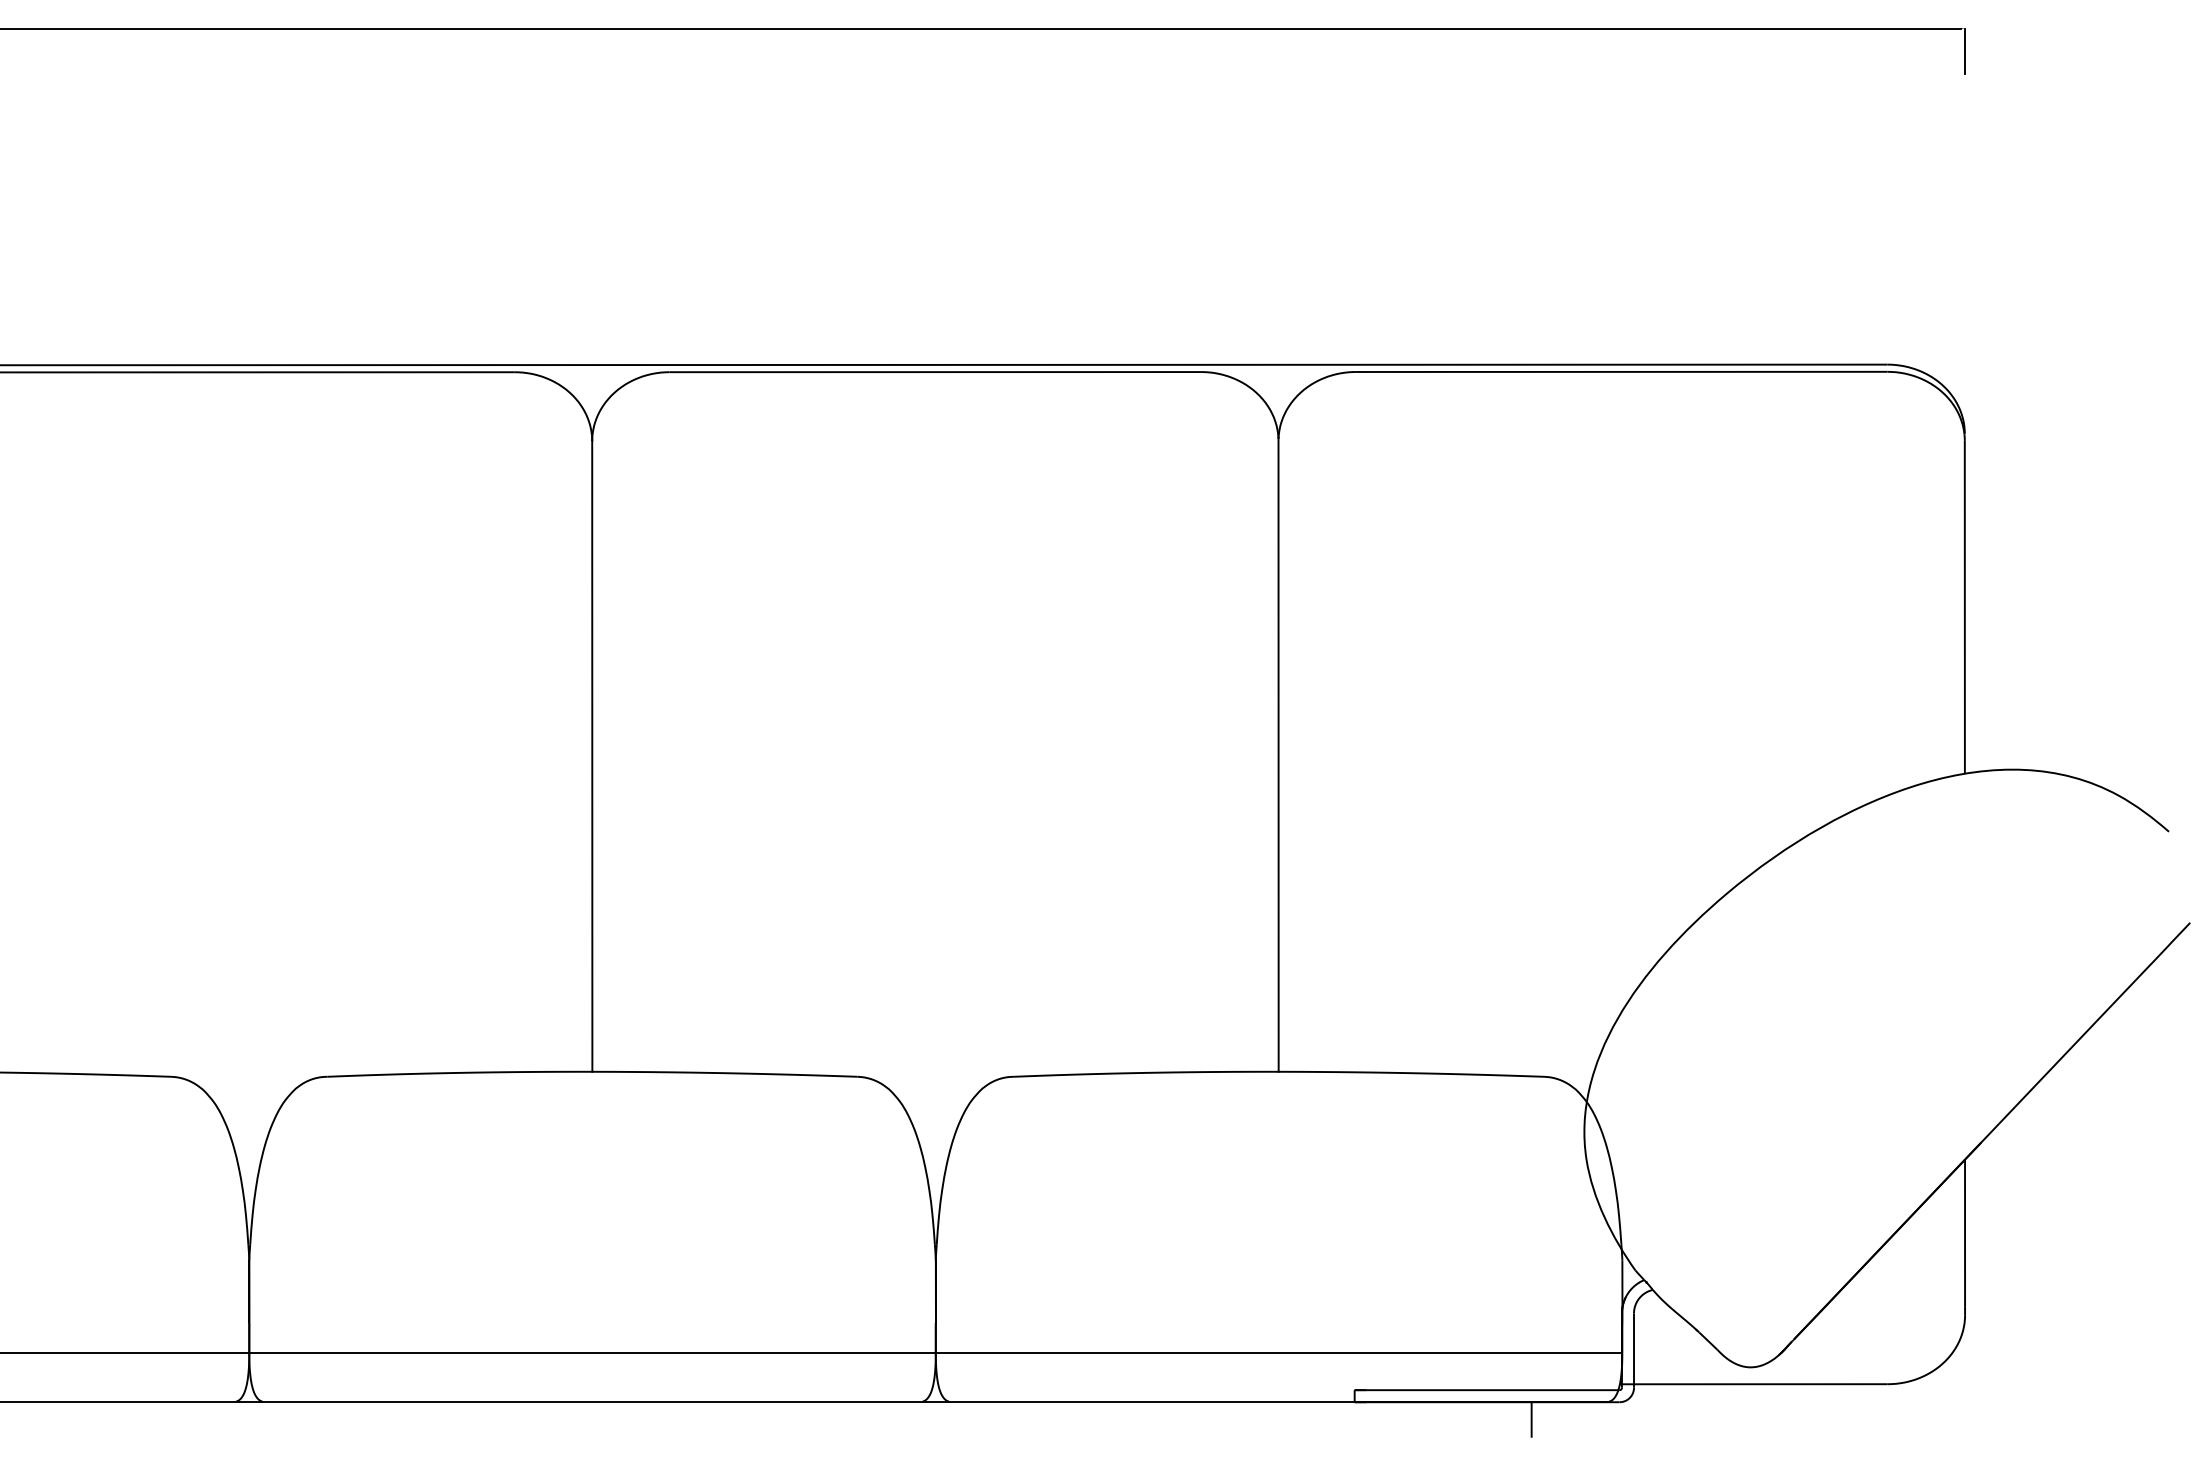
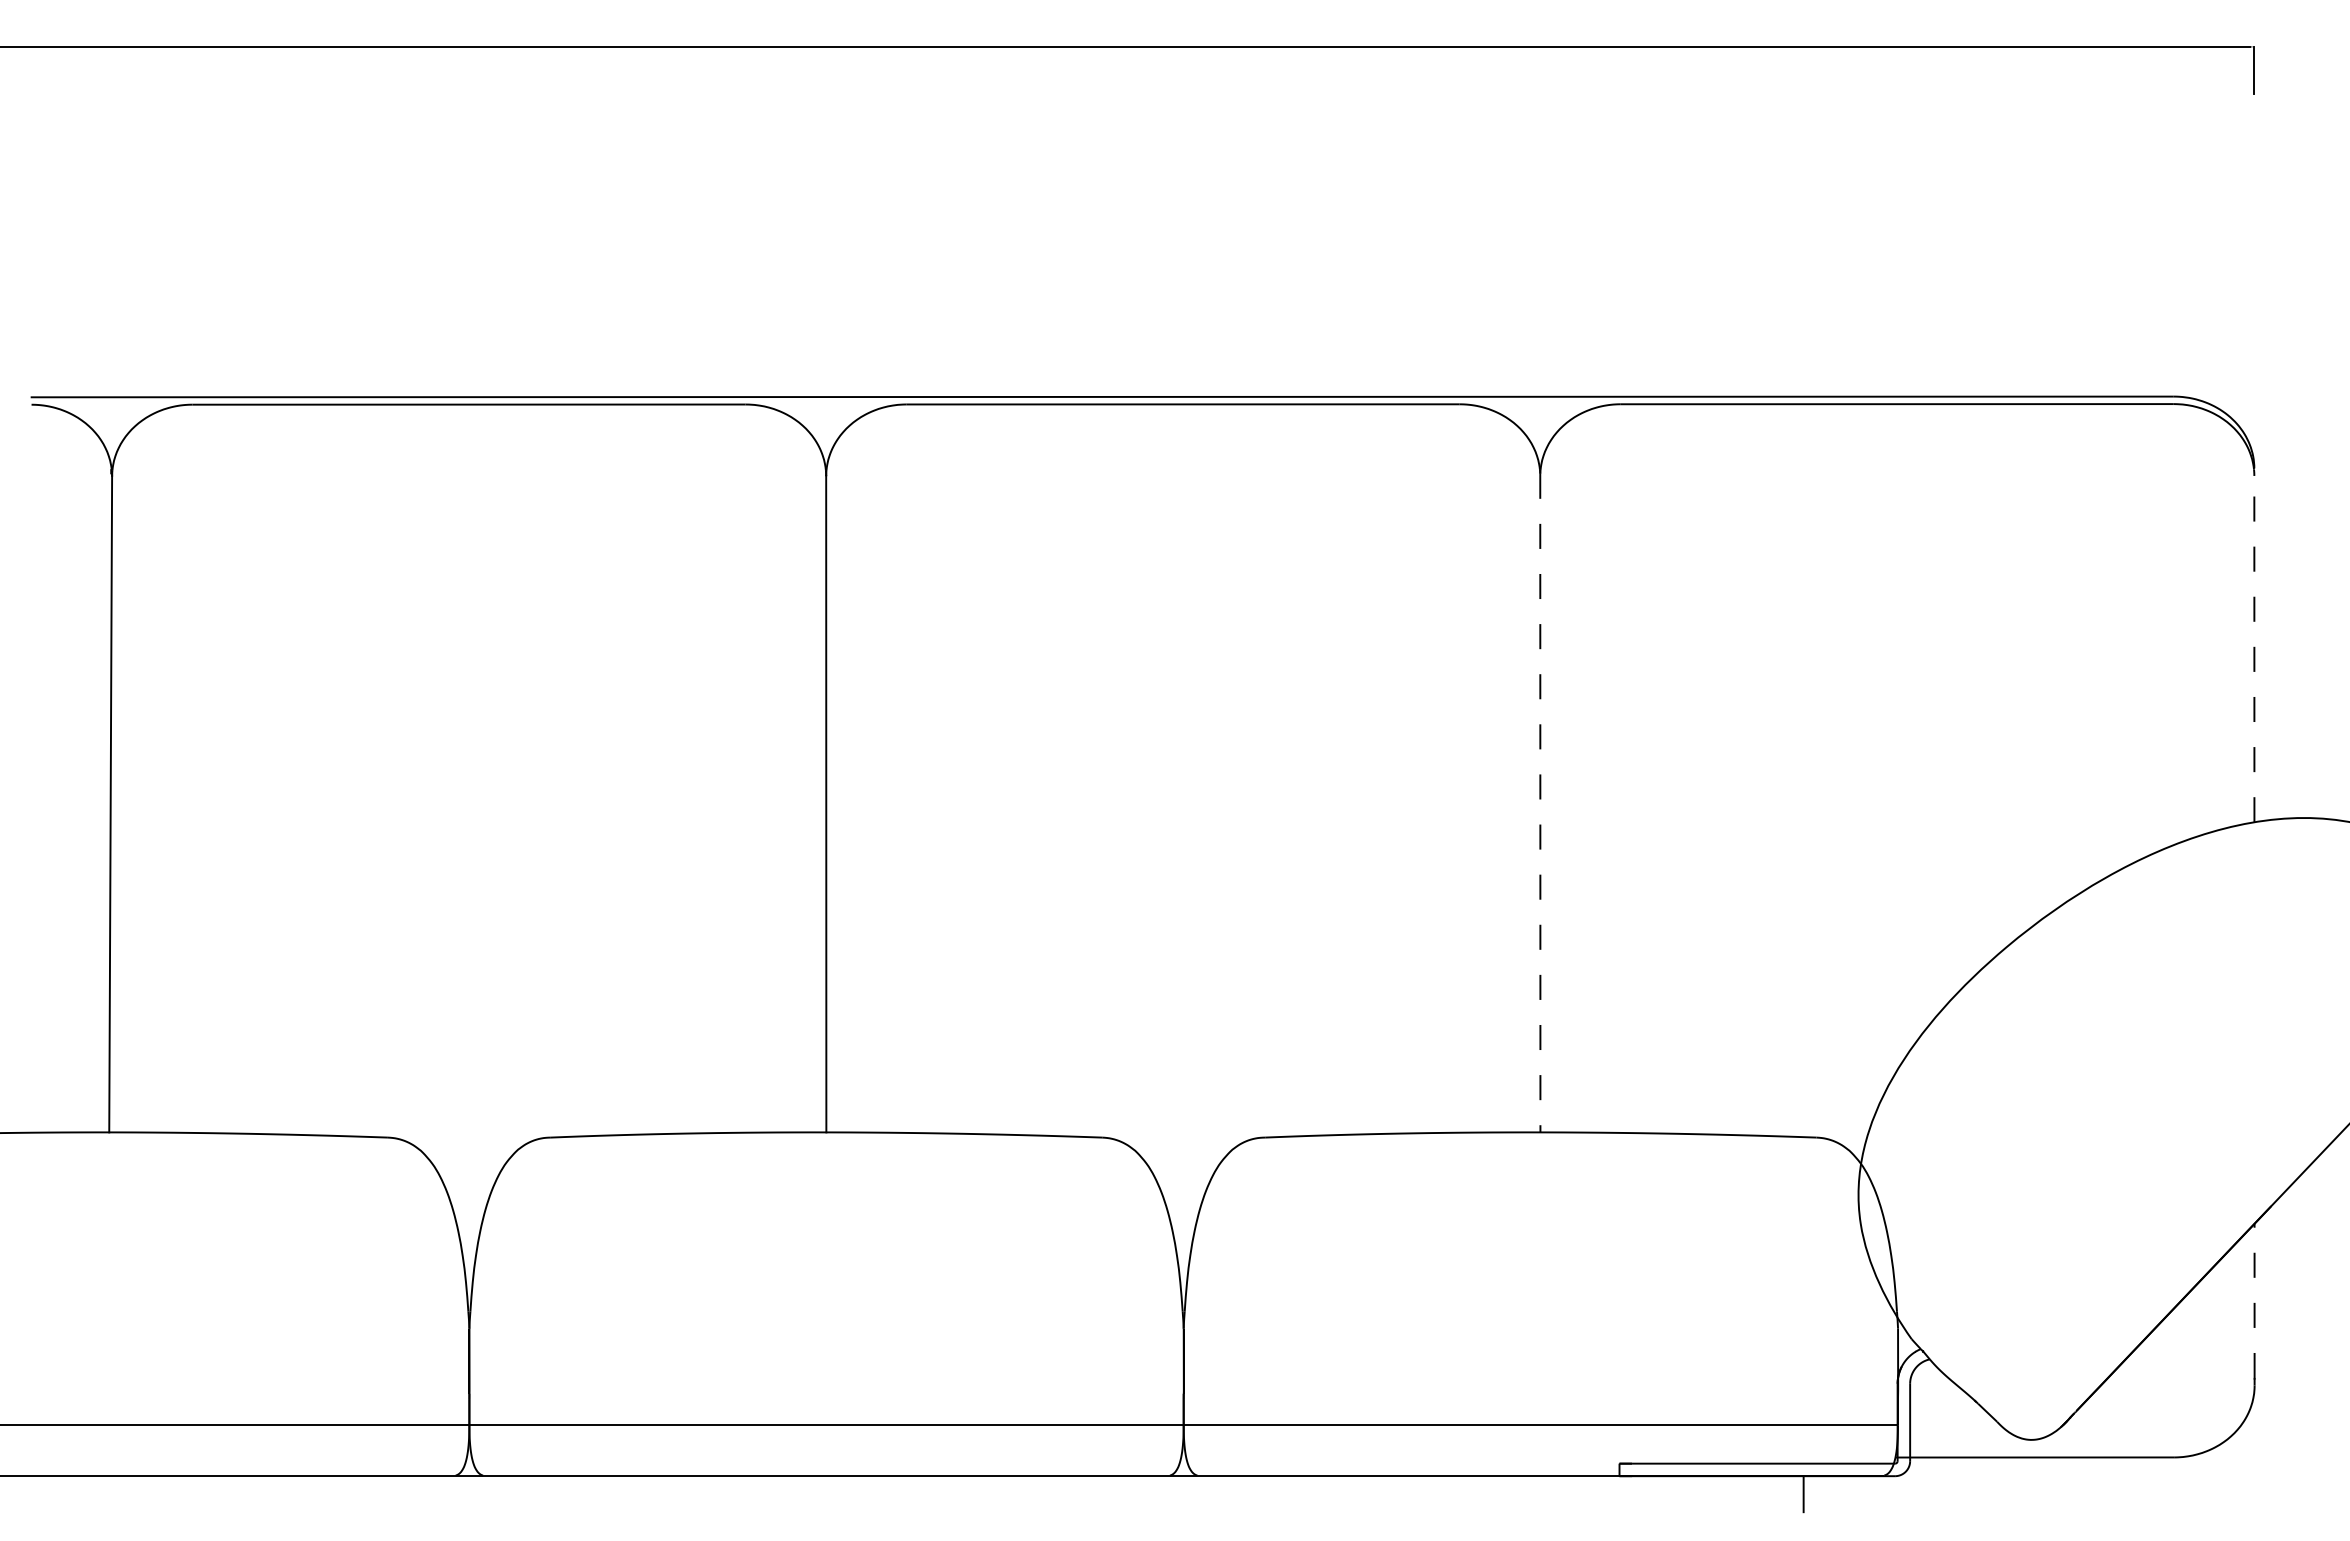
line: (1964, 606) -> (2254, 648), solid -> dashed
line: (1278, 755) -> (1540, 803), solid -> dashed
line: (1964, 1233) -> (2254, 1300), solid -> dashed

